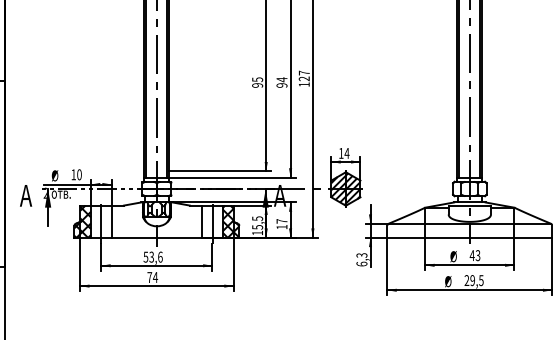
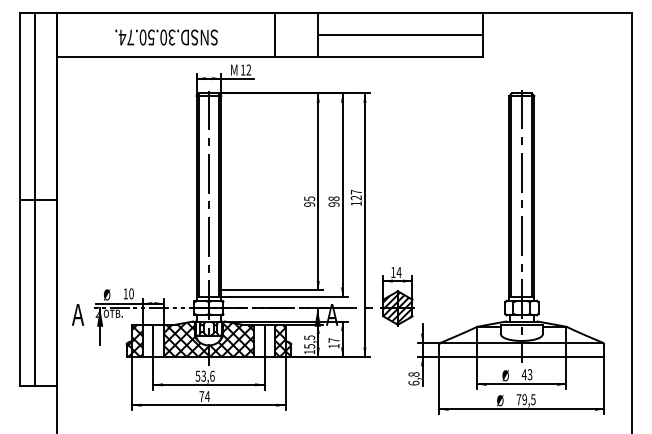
text: (281, 79) -> (333, 198), 94 -> 98
hatch: (156, 220) -> (208, 339), added
text: (361, 255) -> (413, 374), 6,3 -> 6,8
text: (466, 280) -> (518, 399), 29,5 -> 79,5

